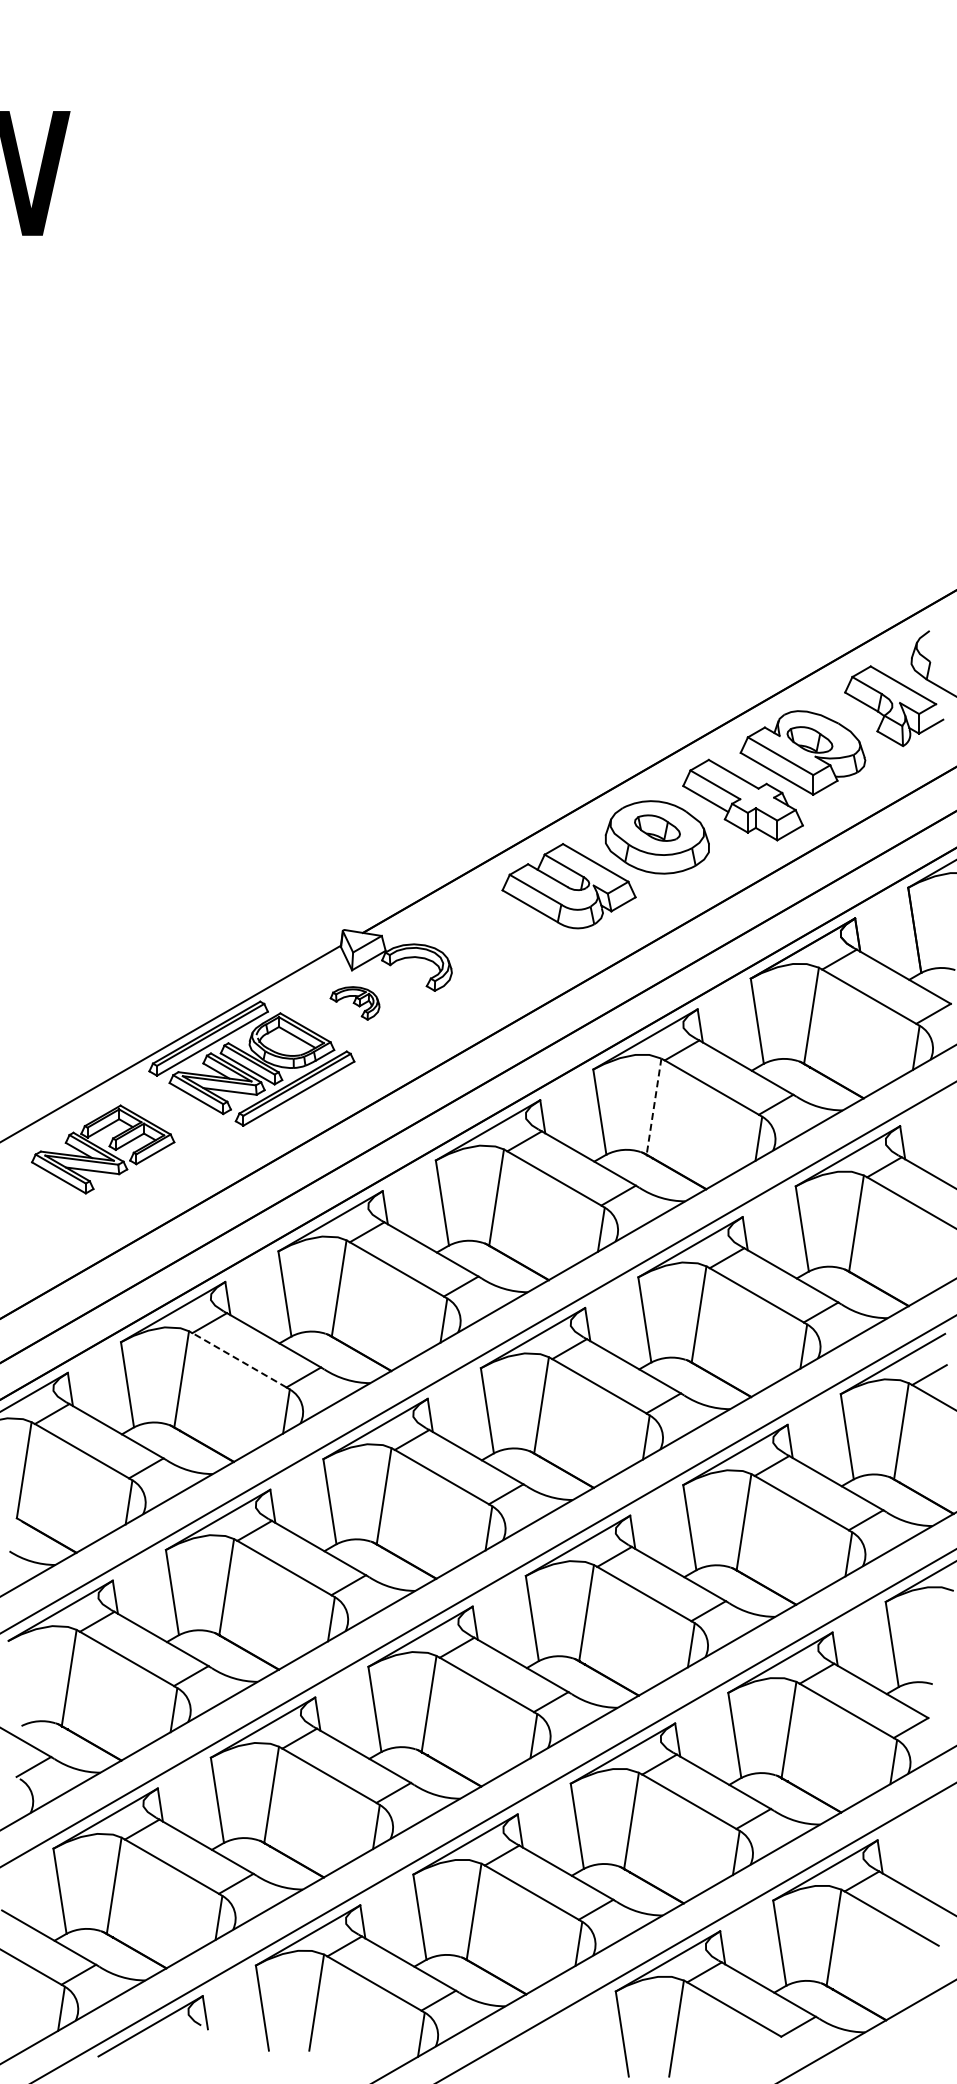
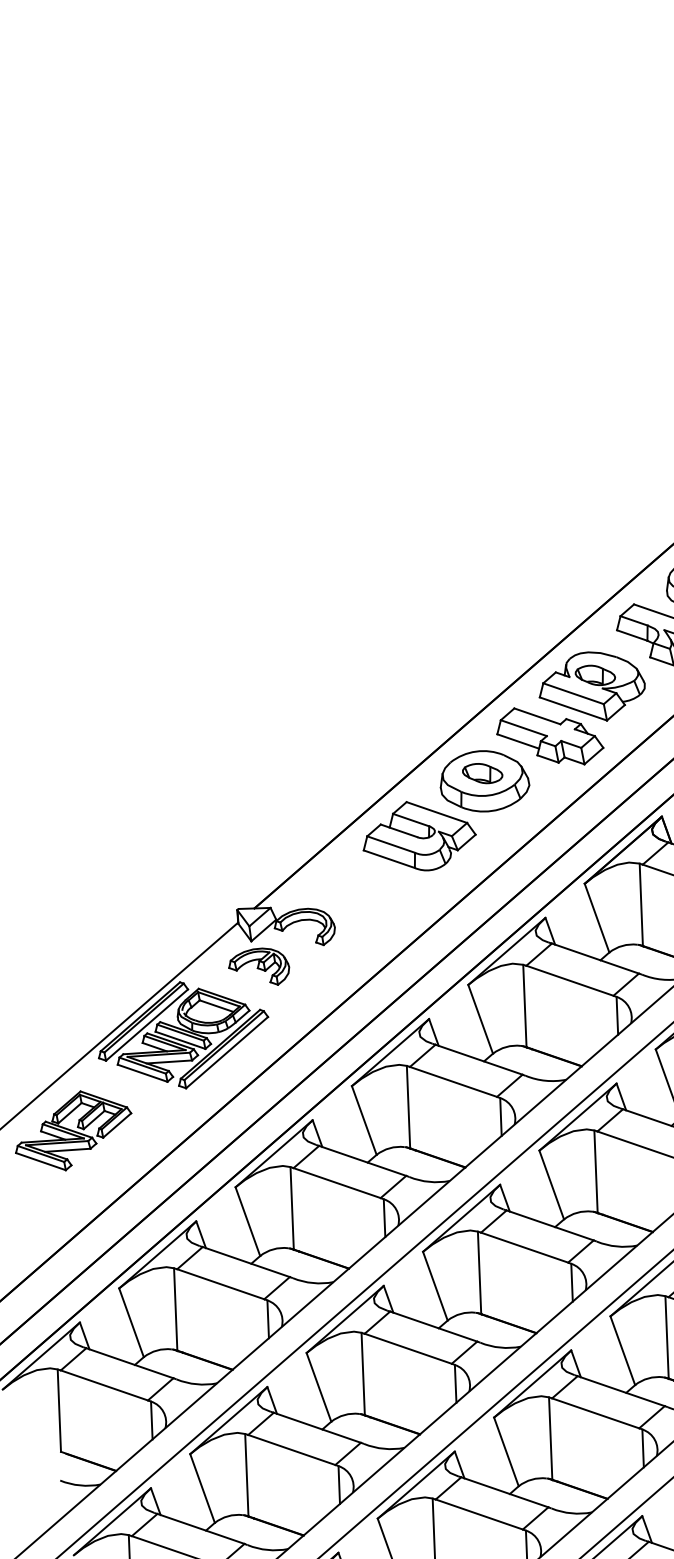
part: (354, 1003) -> (258, 968), size x1.43
line: (654, 1106) -> (525, 1005), dashed -> solid
line: (239, 1360) -> (220, 1284), dashed -> solid

